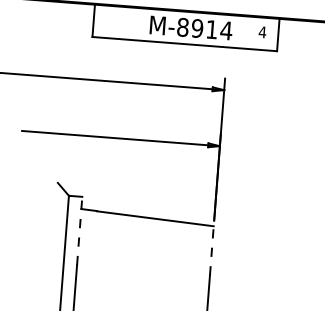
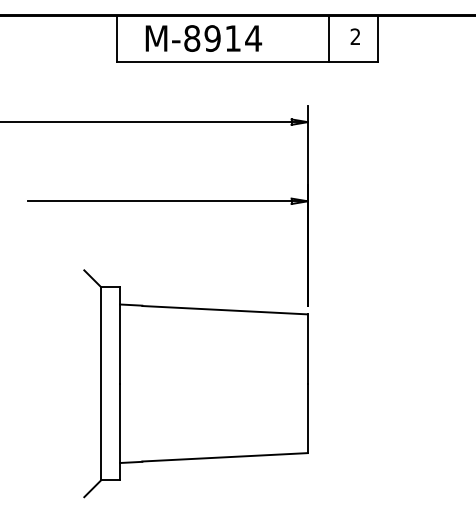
text: (190, 28) -> (203, 38), moved
line: (243, 32) -> (328, 38), added
text: (262, 32) -> (355, 36), 4 -> 2
line: (79, 231) -> (120, 335), dashed -> solid
line: (211, 251) -> (307, 349), dashed -> solid

